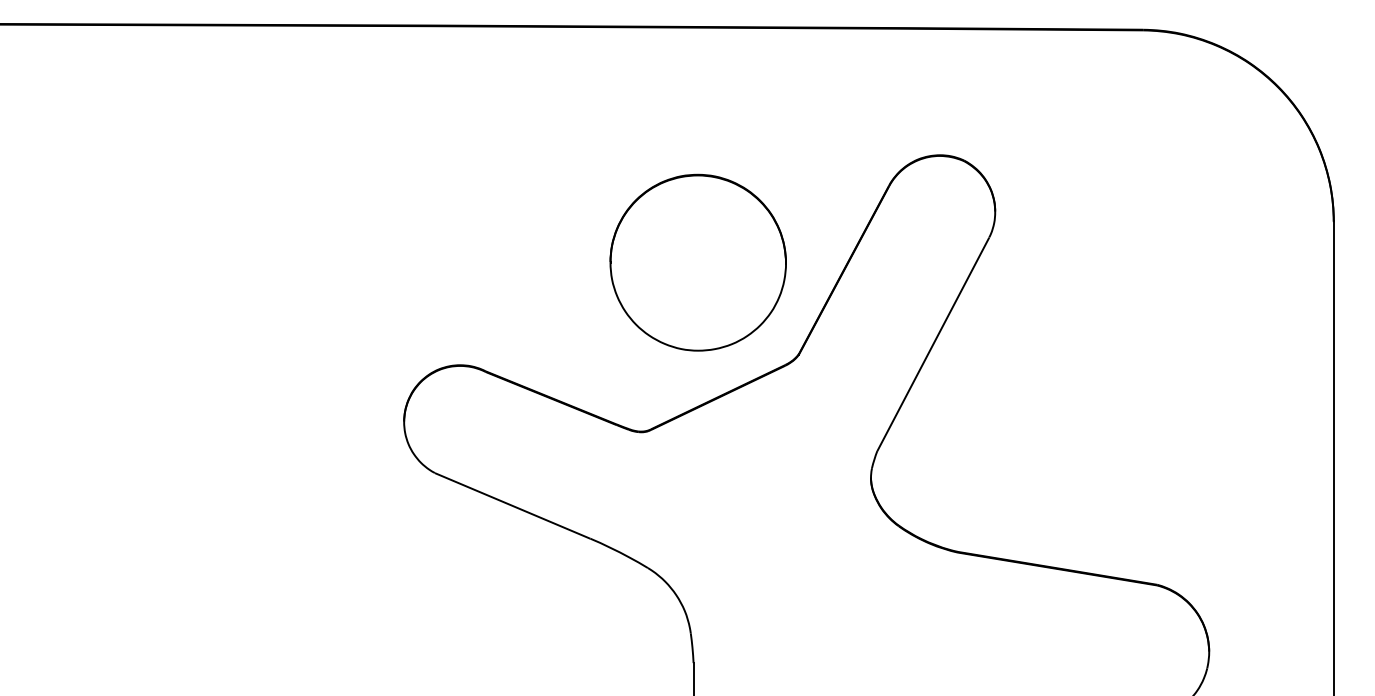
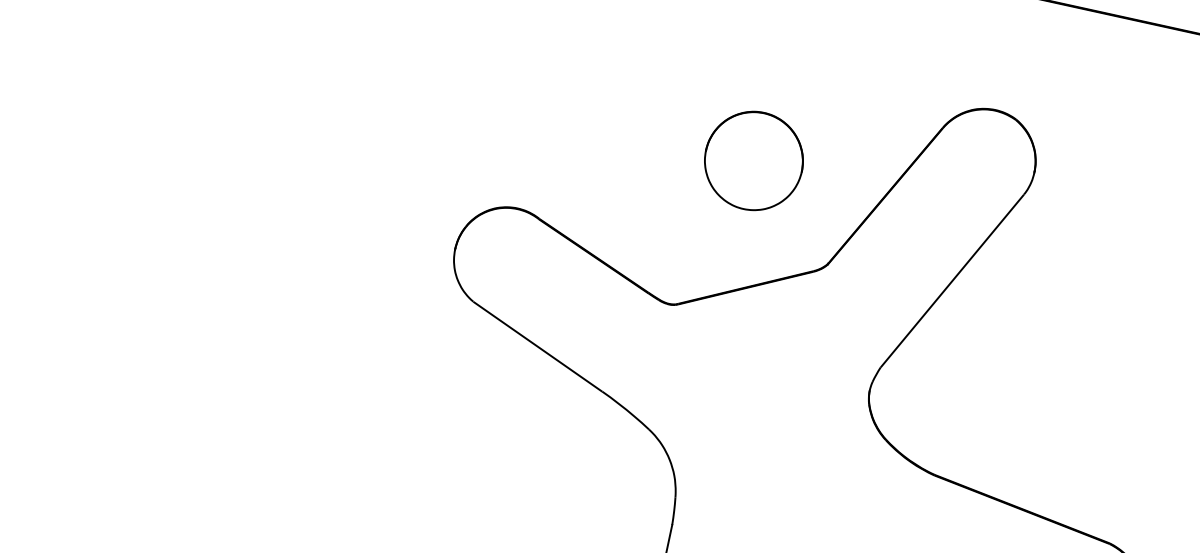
part: (697, 262) -> (753, 160), size x0.6

